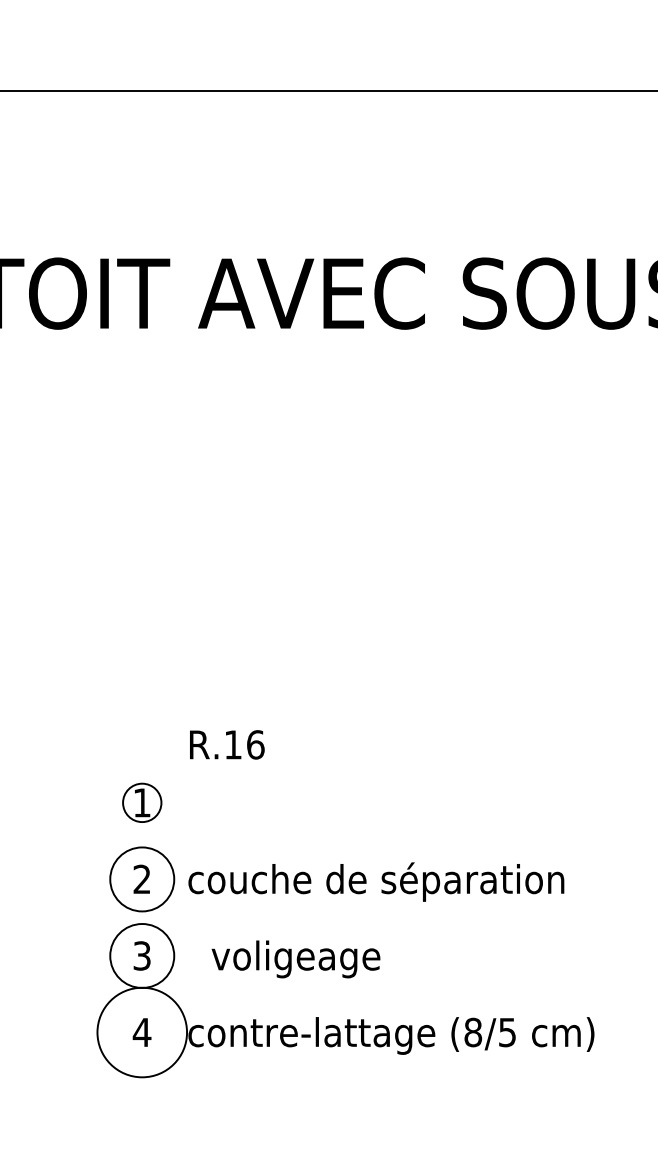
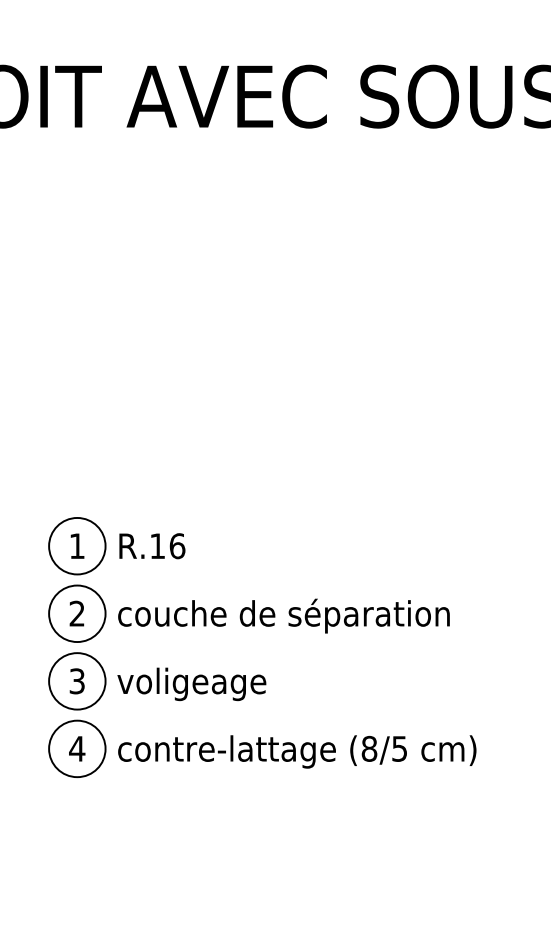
text: (227, 744) -> (152, 545), moved
circle: (142, 802) -> (77, 545), size x1.67
text: (295, 959) -> (191, 684), moved
circle: (142, 1032) -> (77, 748), size x0.71

